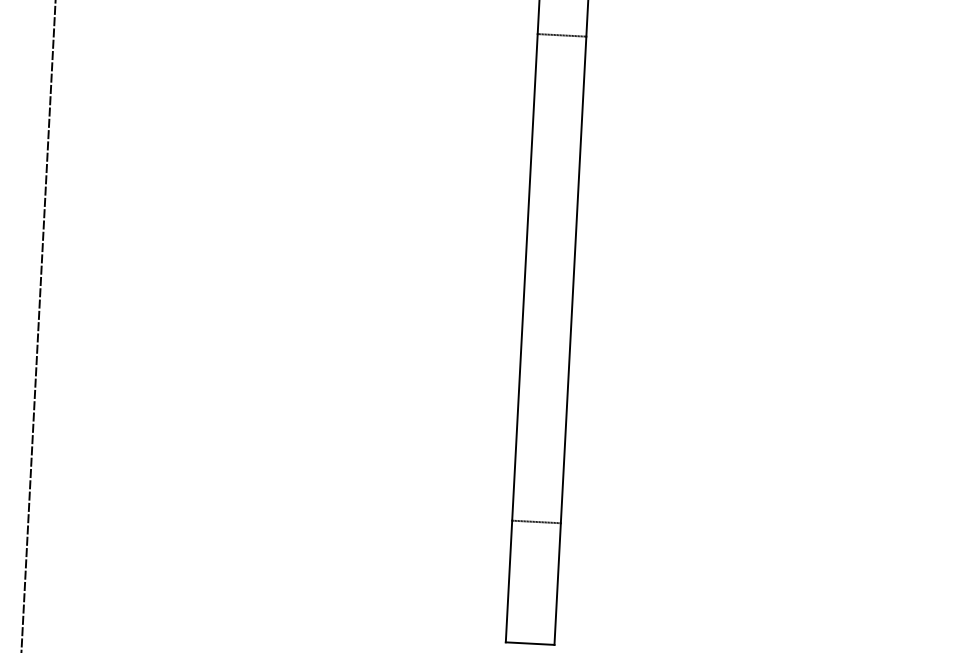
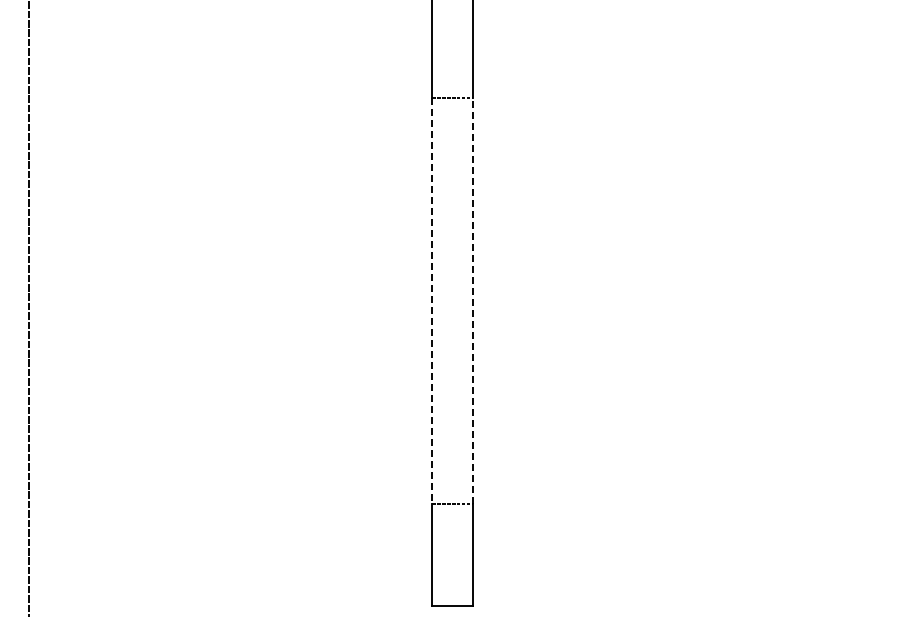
line: (525, 278) -> (432, 301), solid -> dashed
line: (573, 279) -> (472, 300), solid -> dashed

